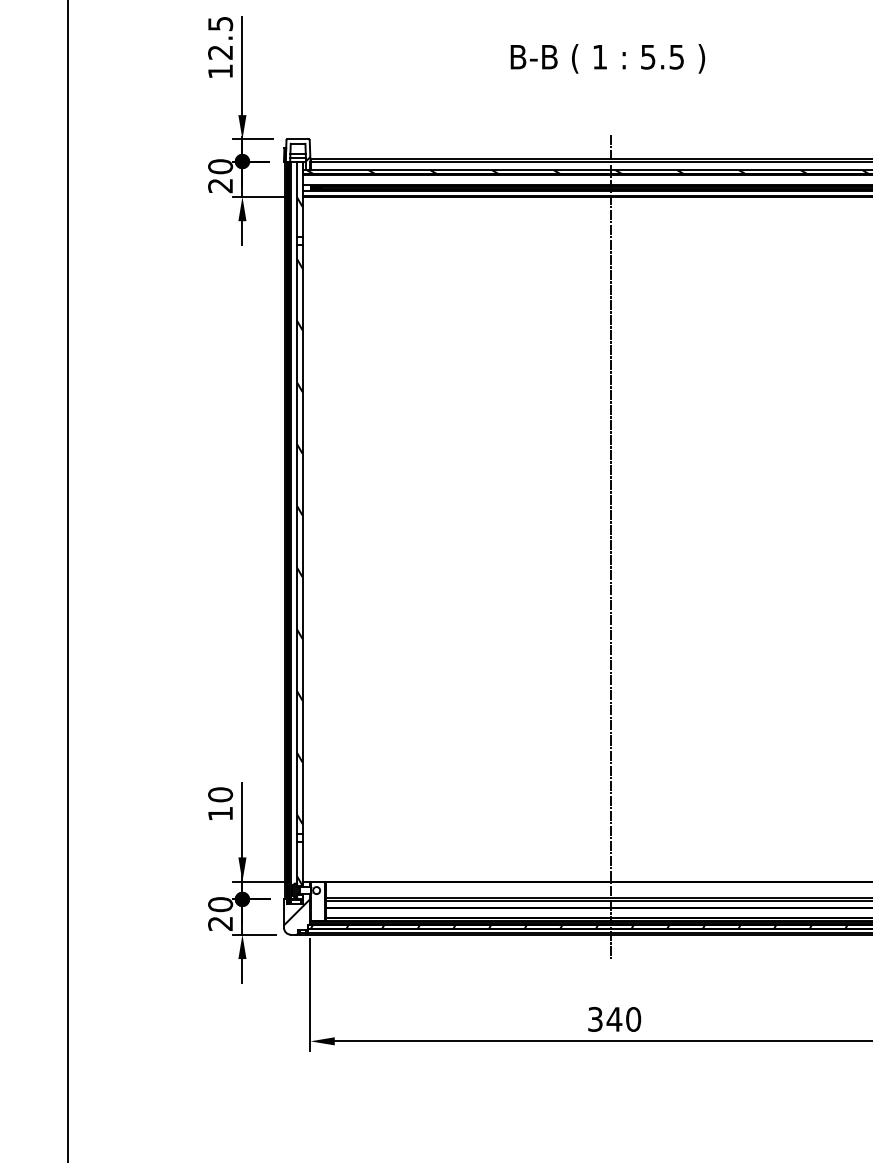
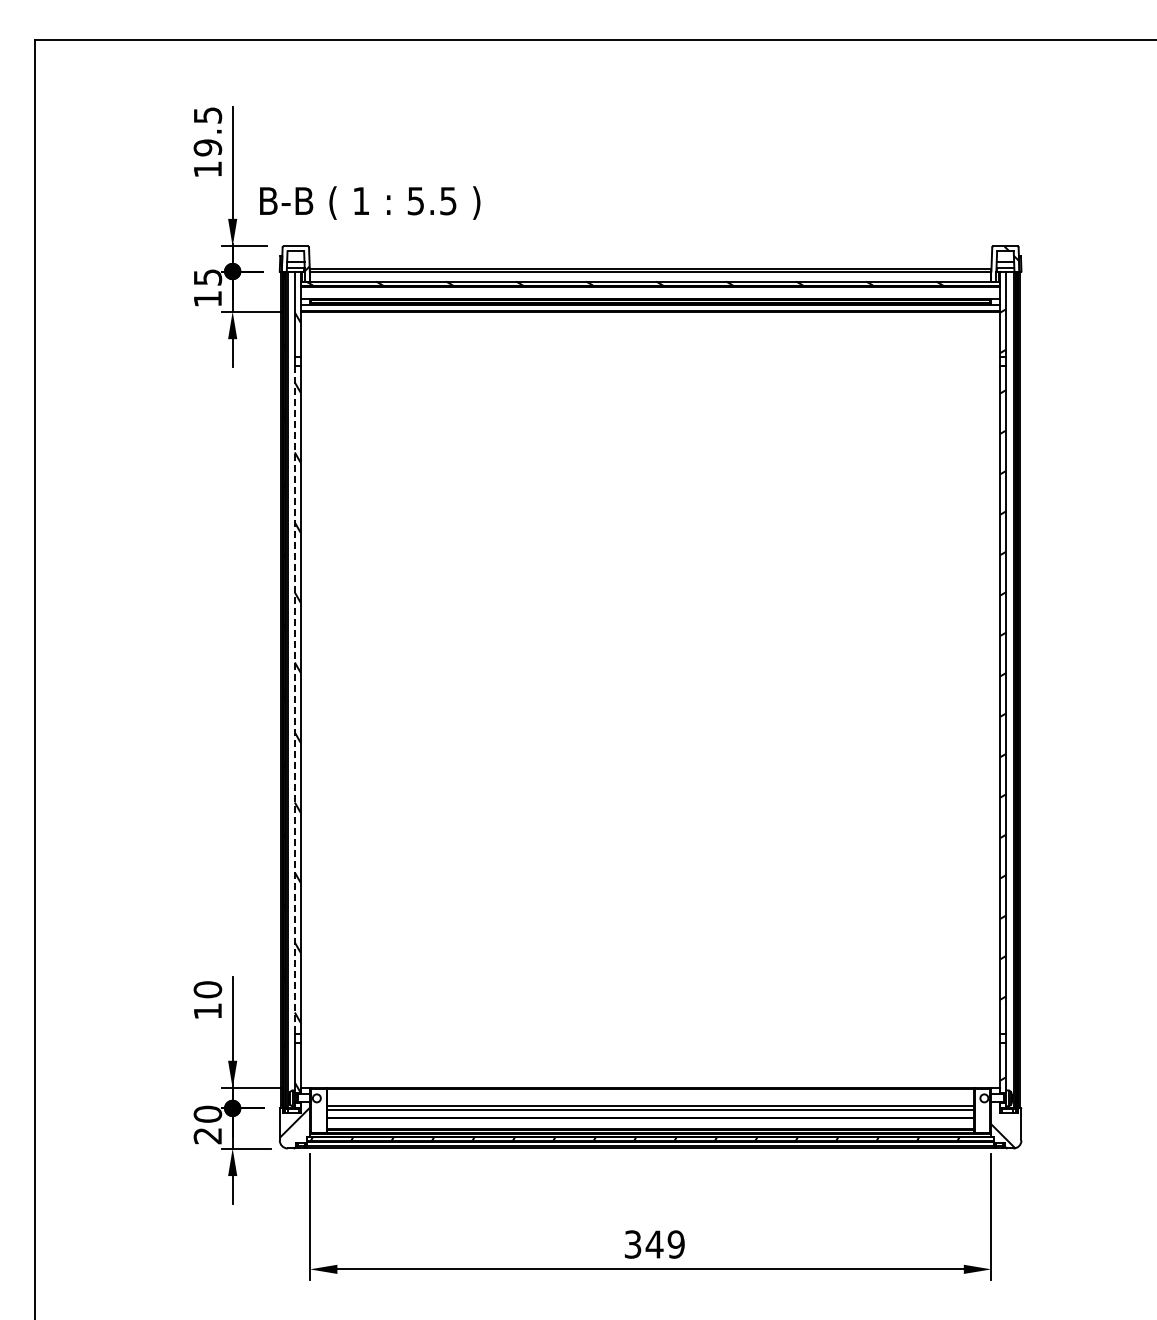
text: (220, 52) -> (207, 147), 12.5 -> 19.5
text: (608, 58) -> (370, 202), moved
text: (220, 175) -> (207, 287), 20 -> 15
line: (296, 538) -> (294, 699), solid -> dashed
line: (610, 546) -> (650, 708), removed
text: (632, 1019) -> (675, 1244), 340 -> 349

